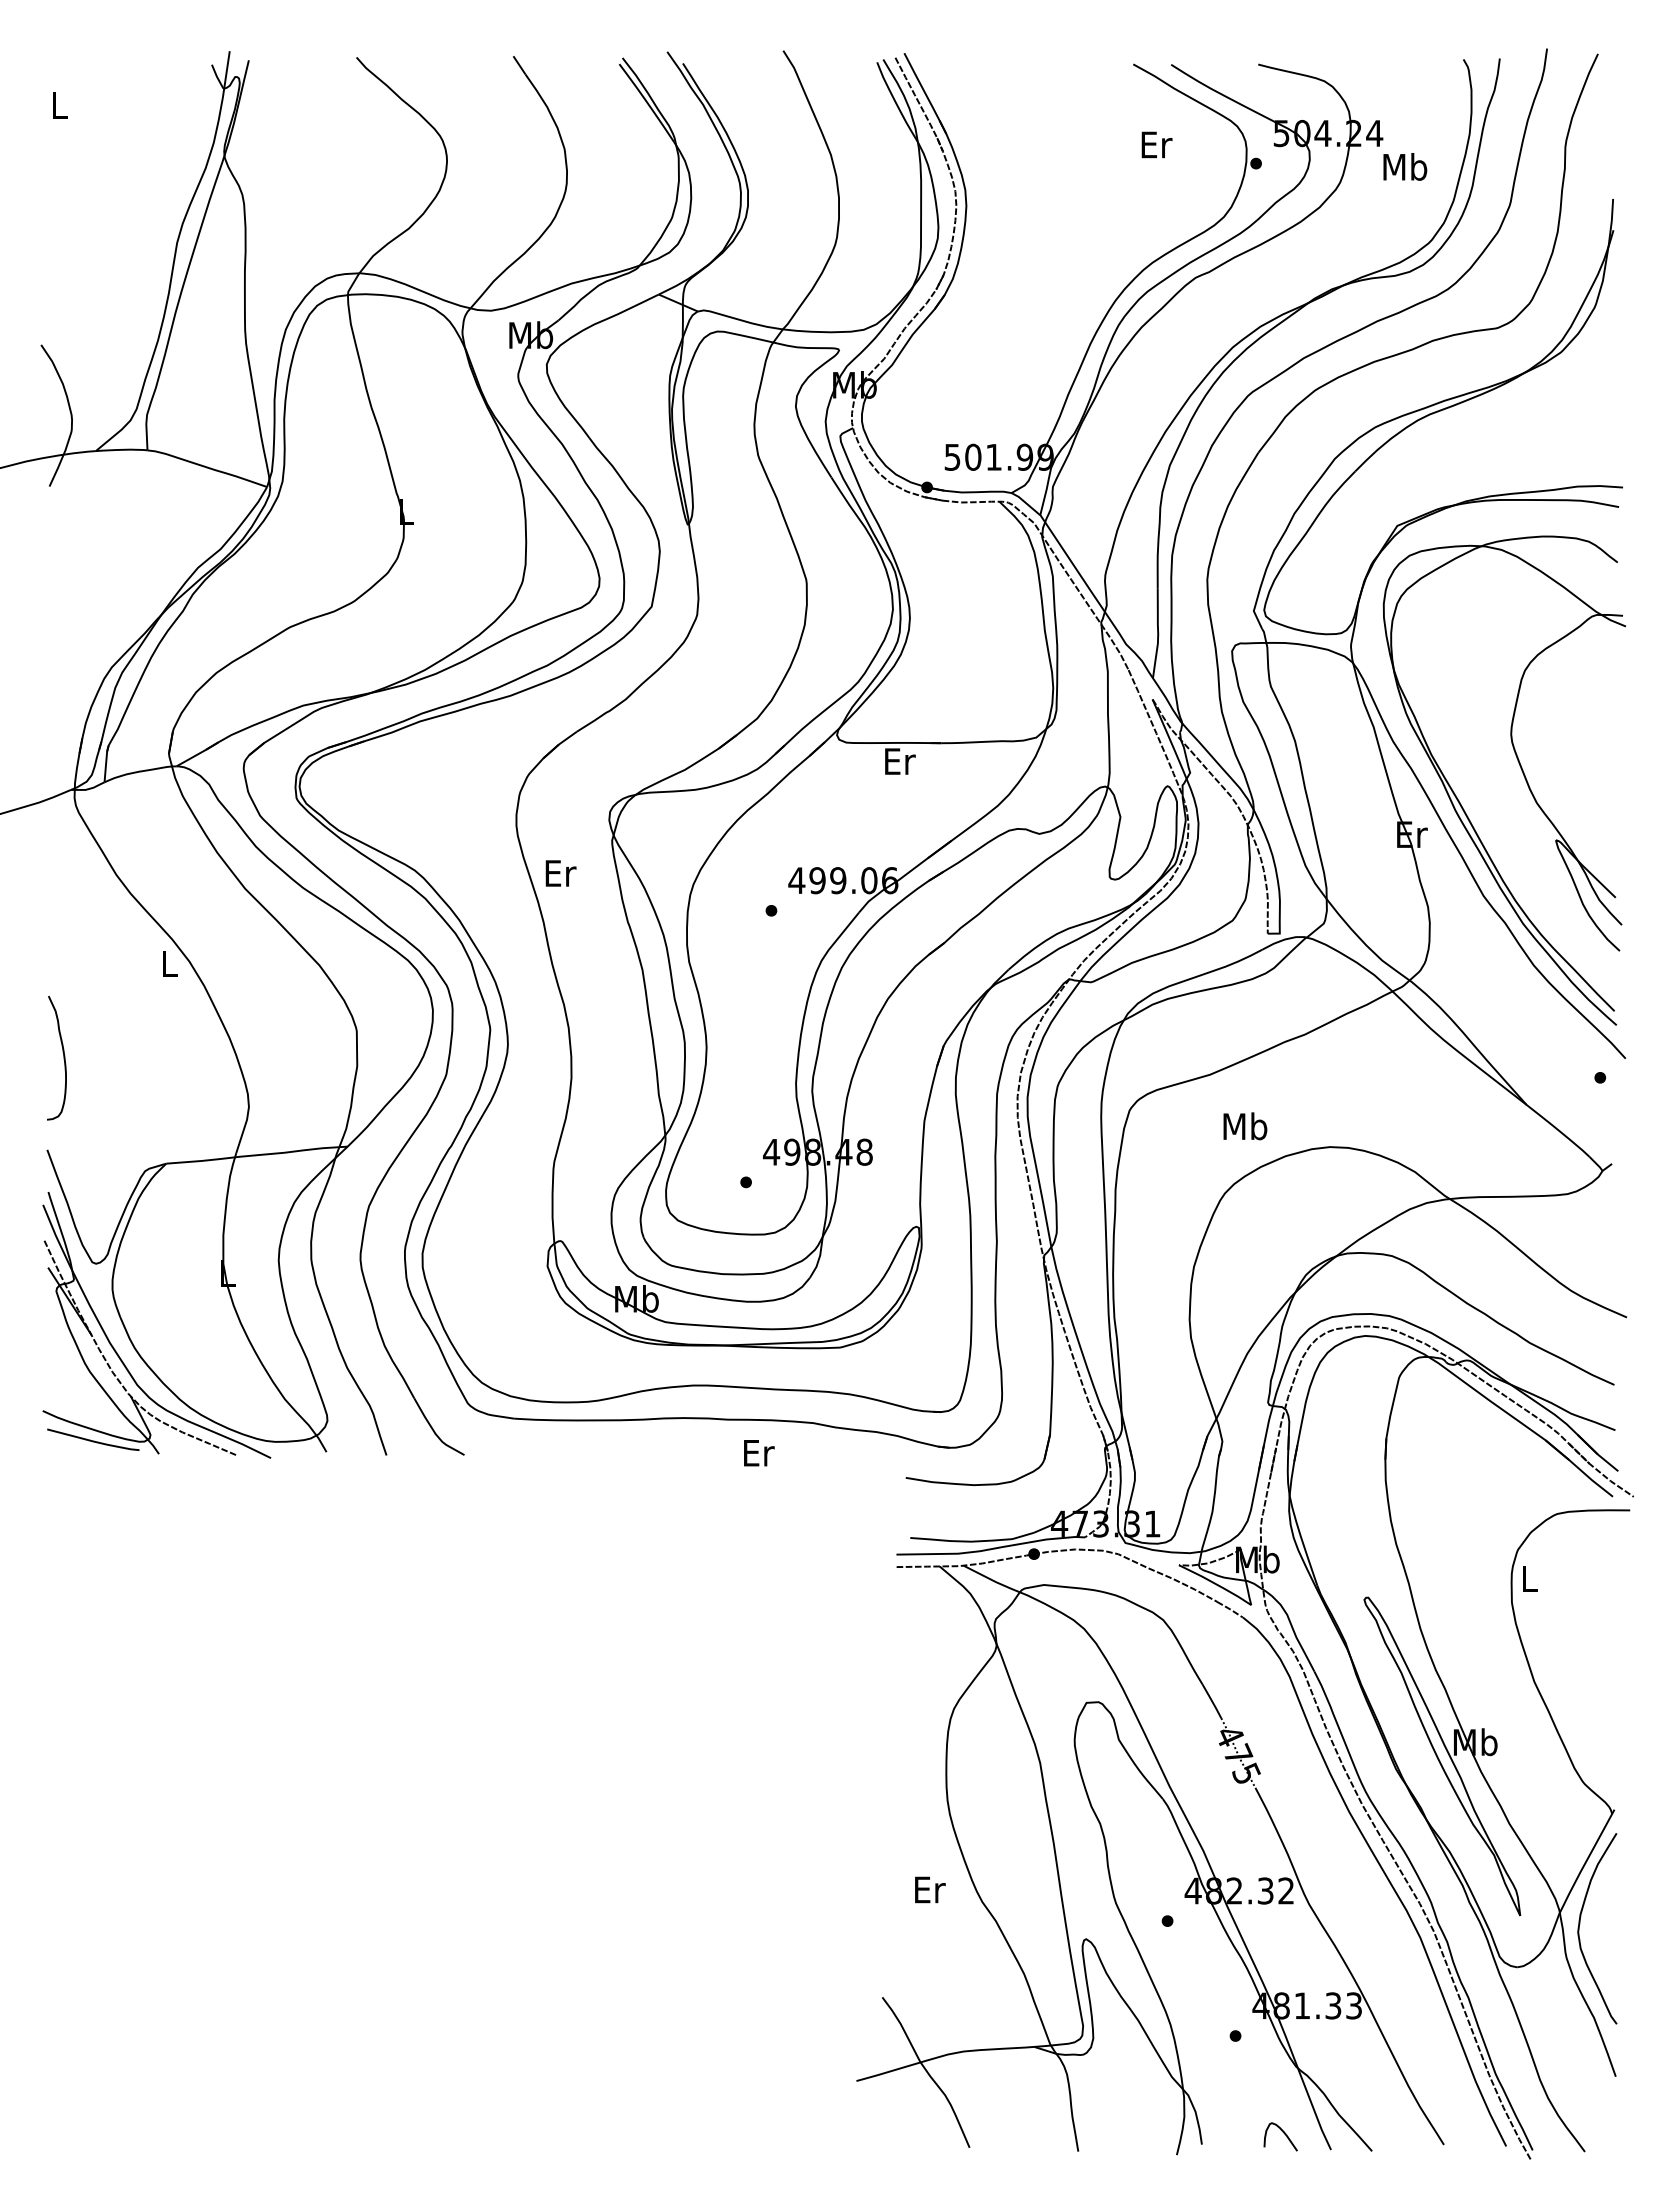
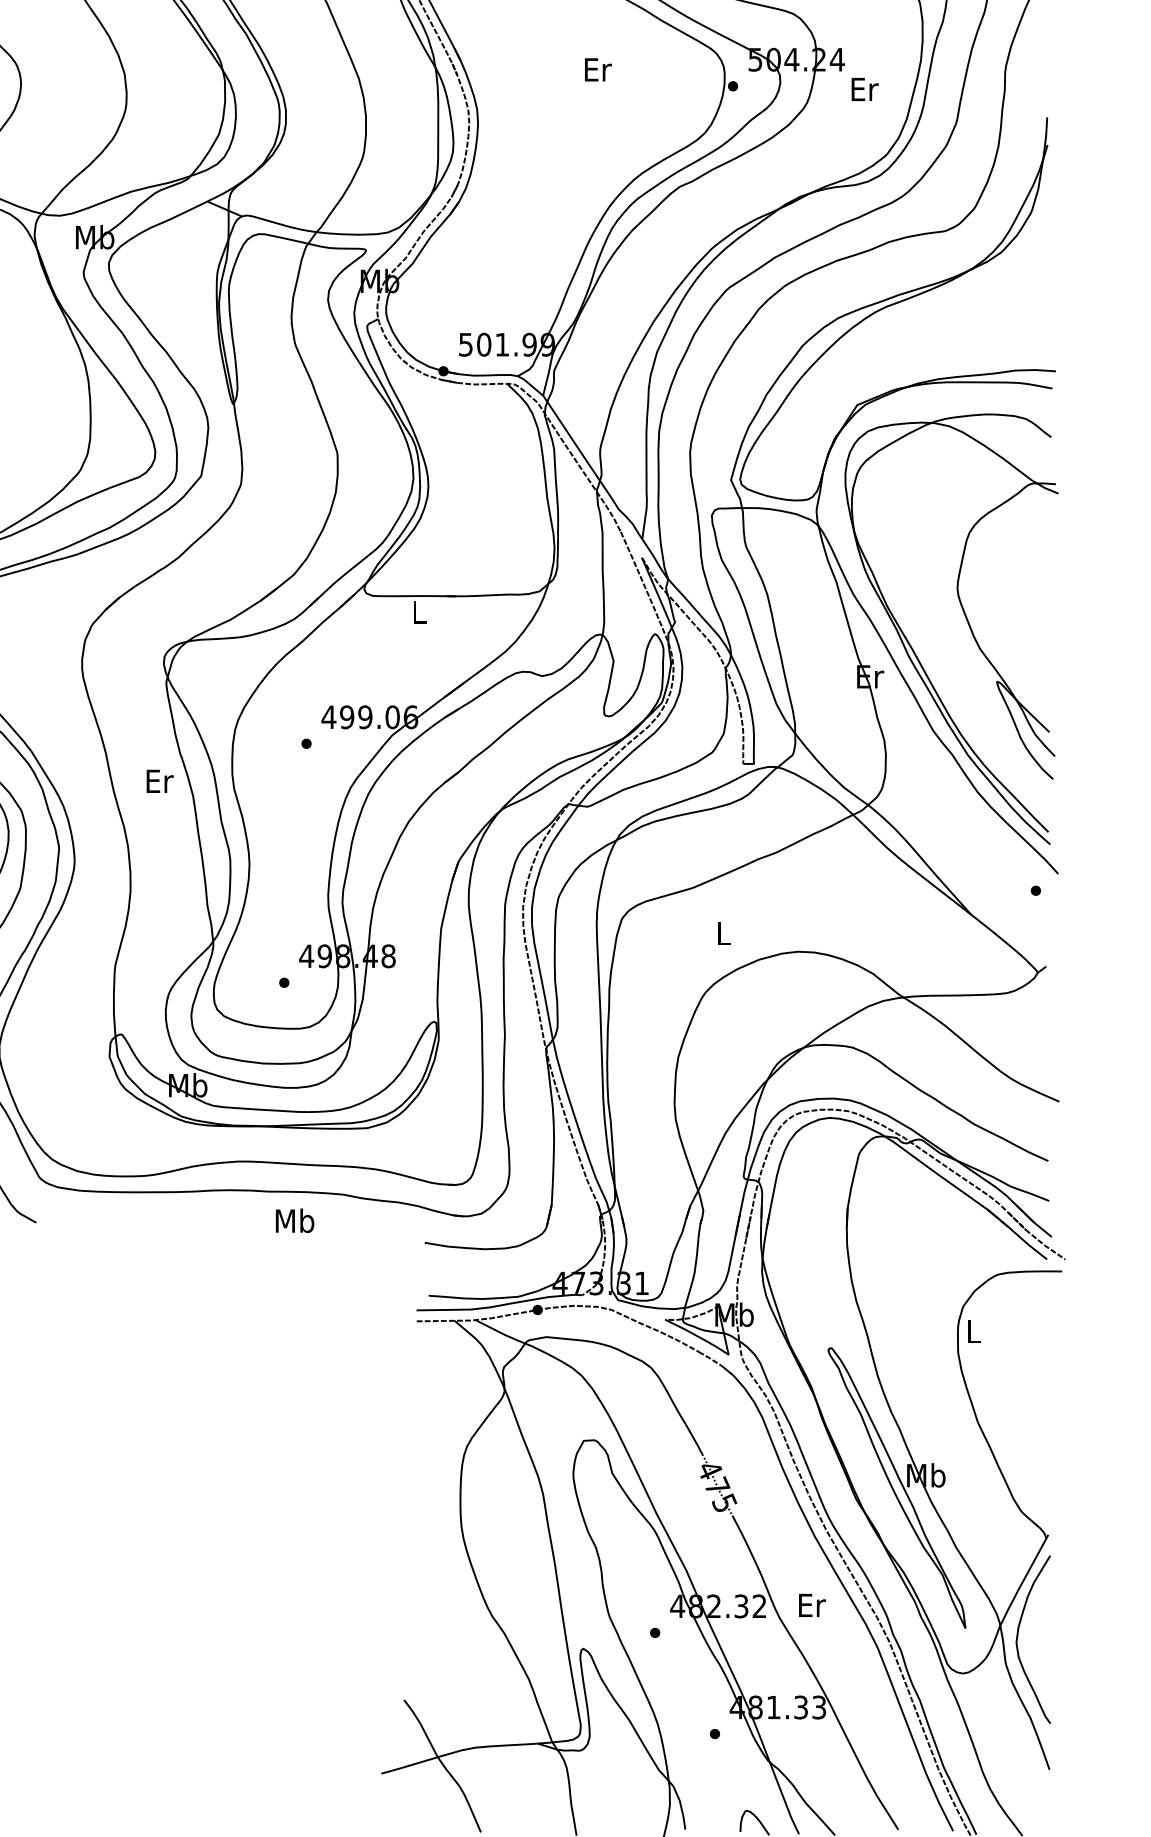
text: (1156, 144) -> (597, 69), moved
text: (1405, 166) -> (864, 88), Mb -> Er
text: (900, 761) -> (420, 612), Er -> L
text: (560, 873) -> (159, 781), moved
text: (1245, 1126) -> (723, 933), Mb -> L
text: (758, 1452) -> (295, 1220), Er -> Mb
text: (930, 1889) -> (812, 1605), moved

